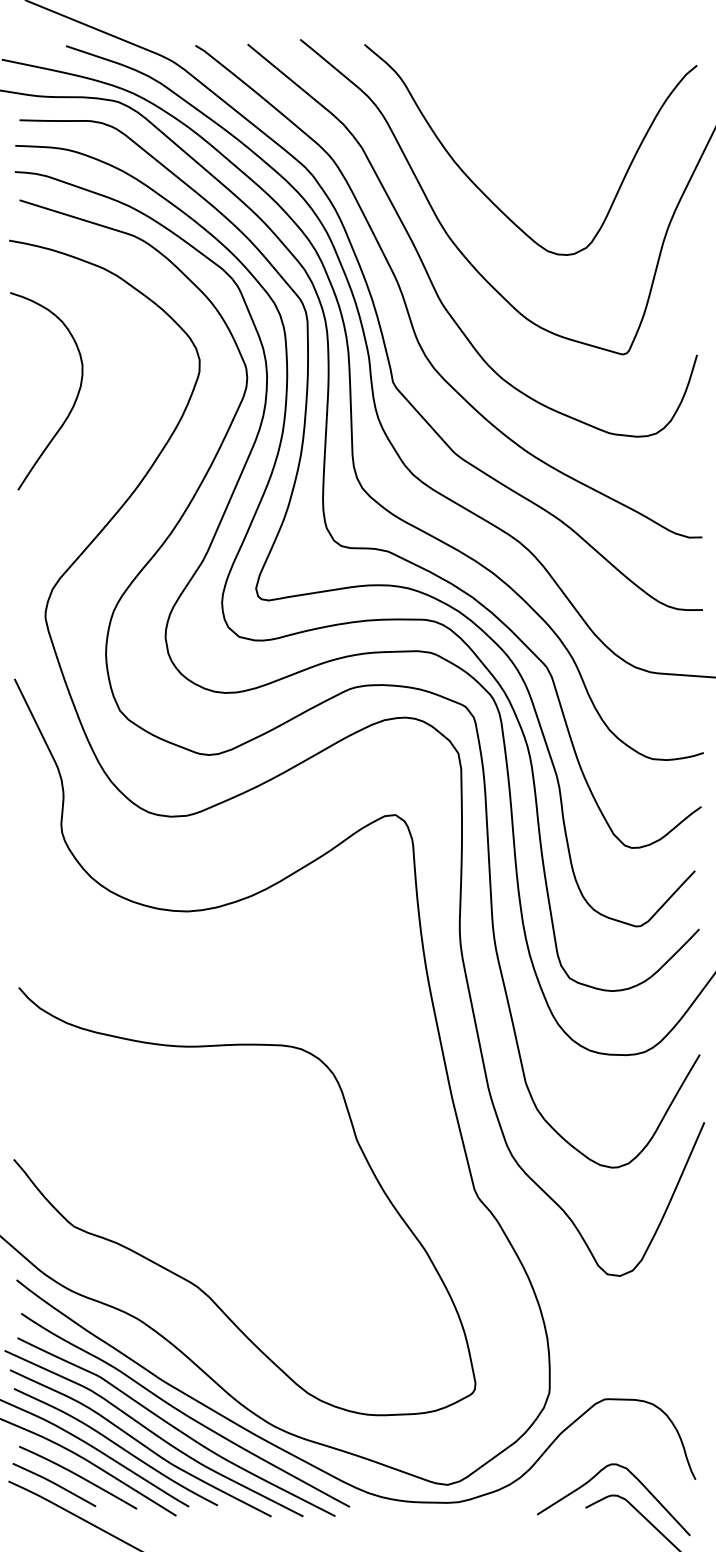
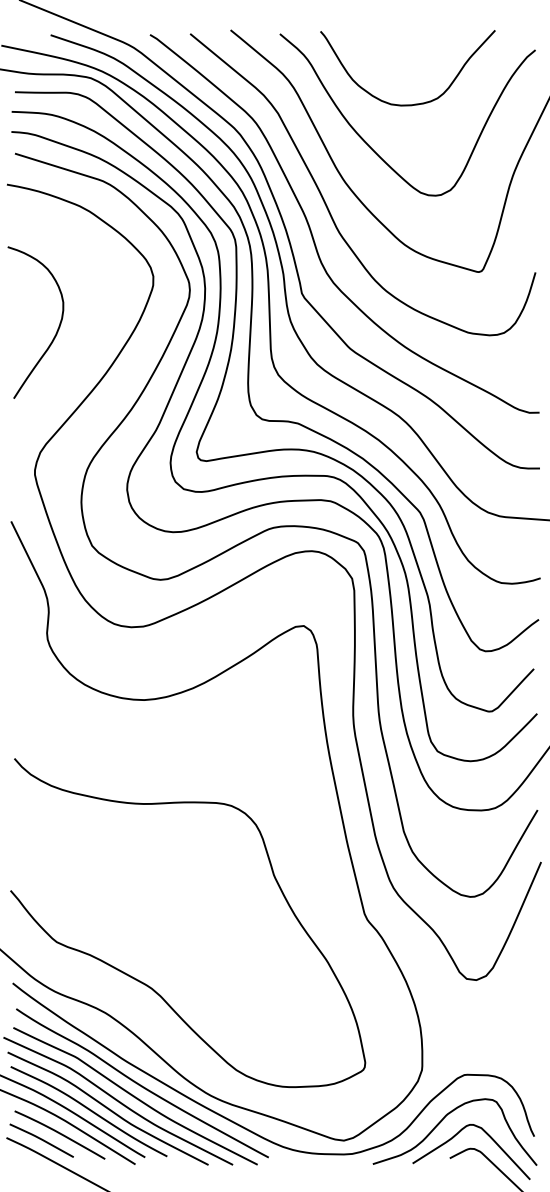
curve: (539, 135) -> (414, 103), added
curve: (74, 400) -> (57, 329), moved
curve: (577, 1457) -> (443, 1119), added

